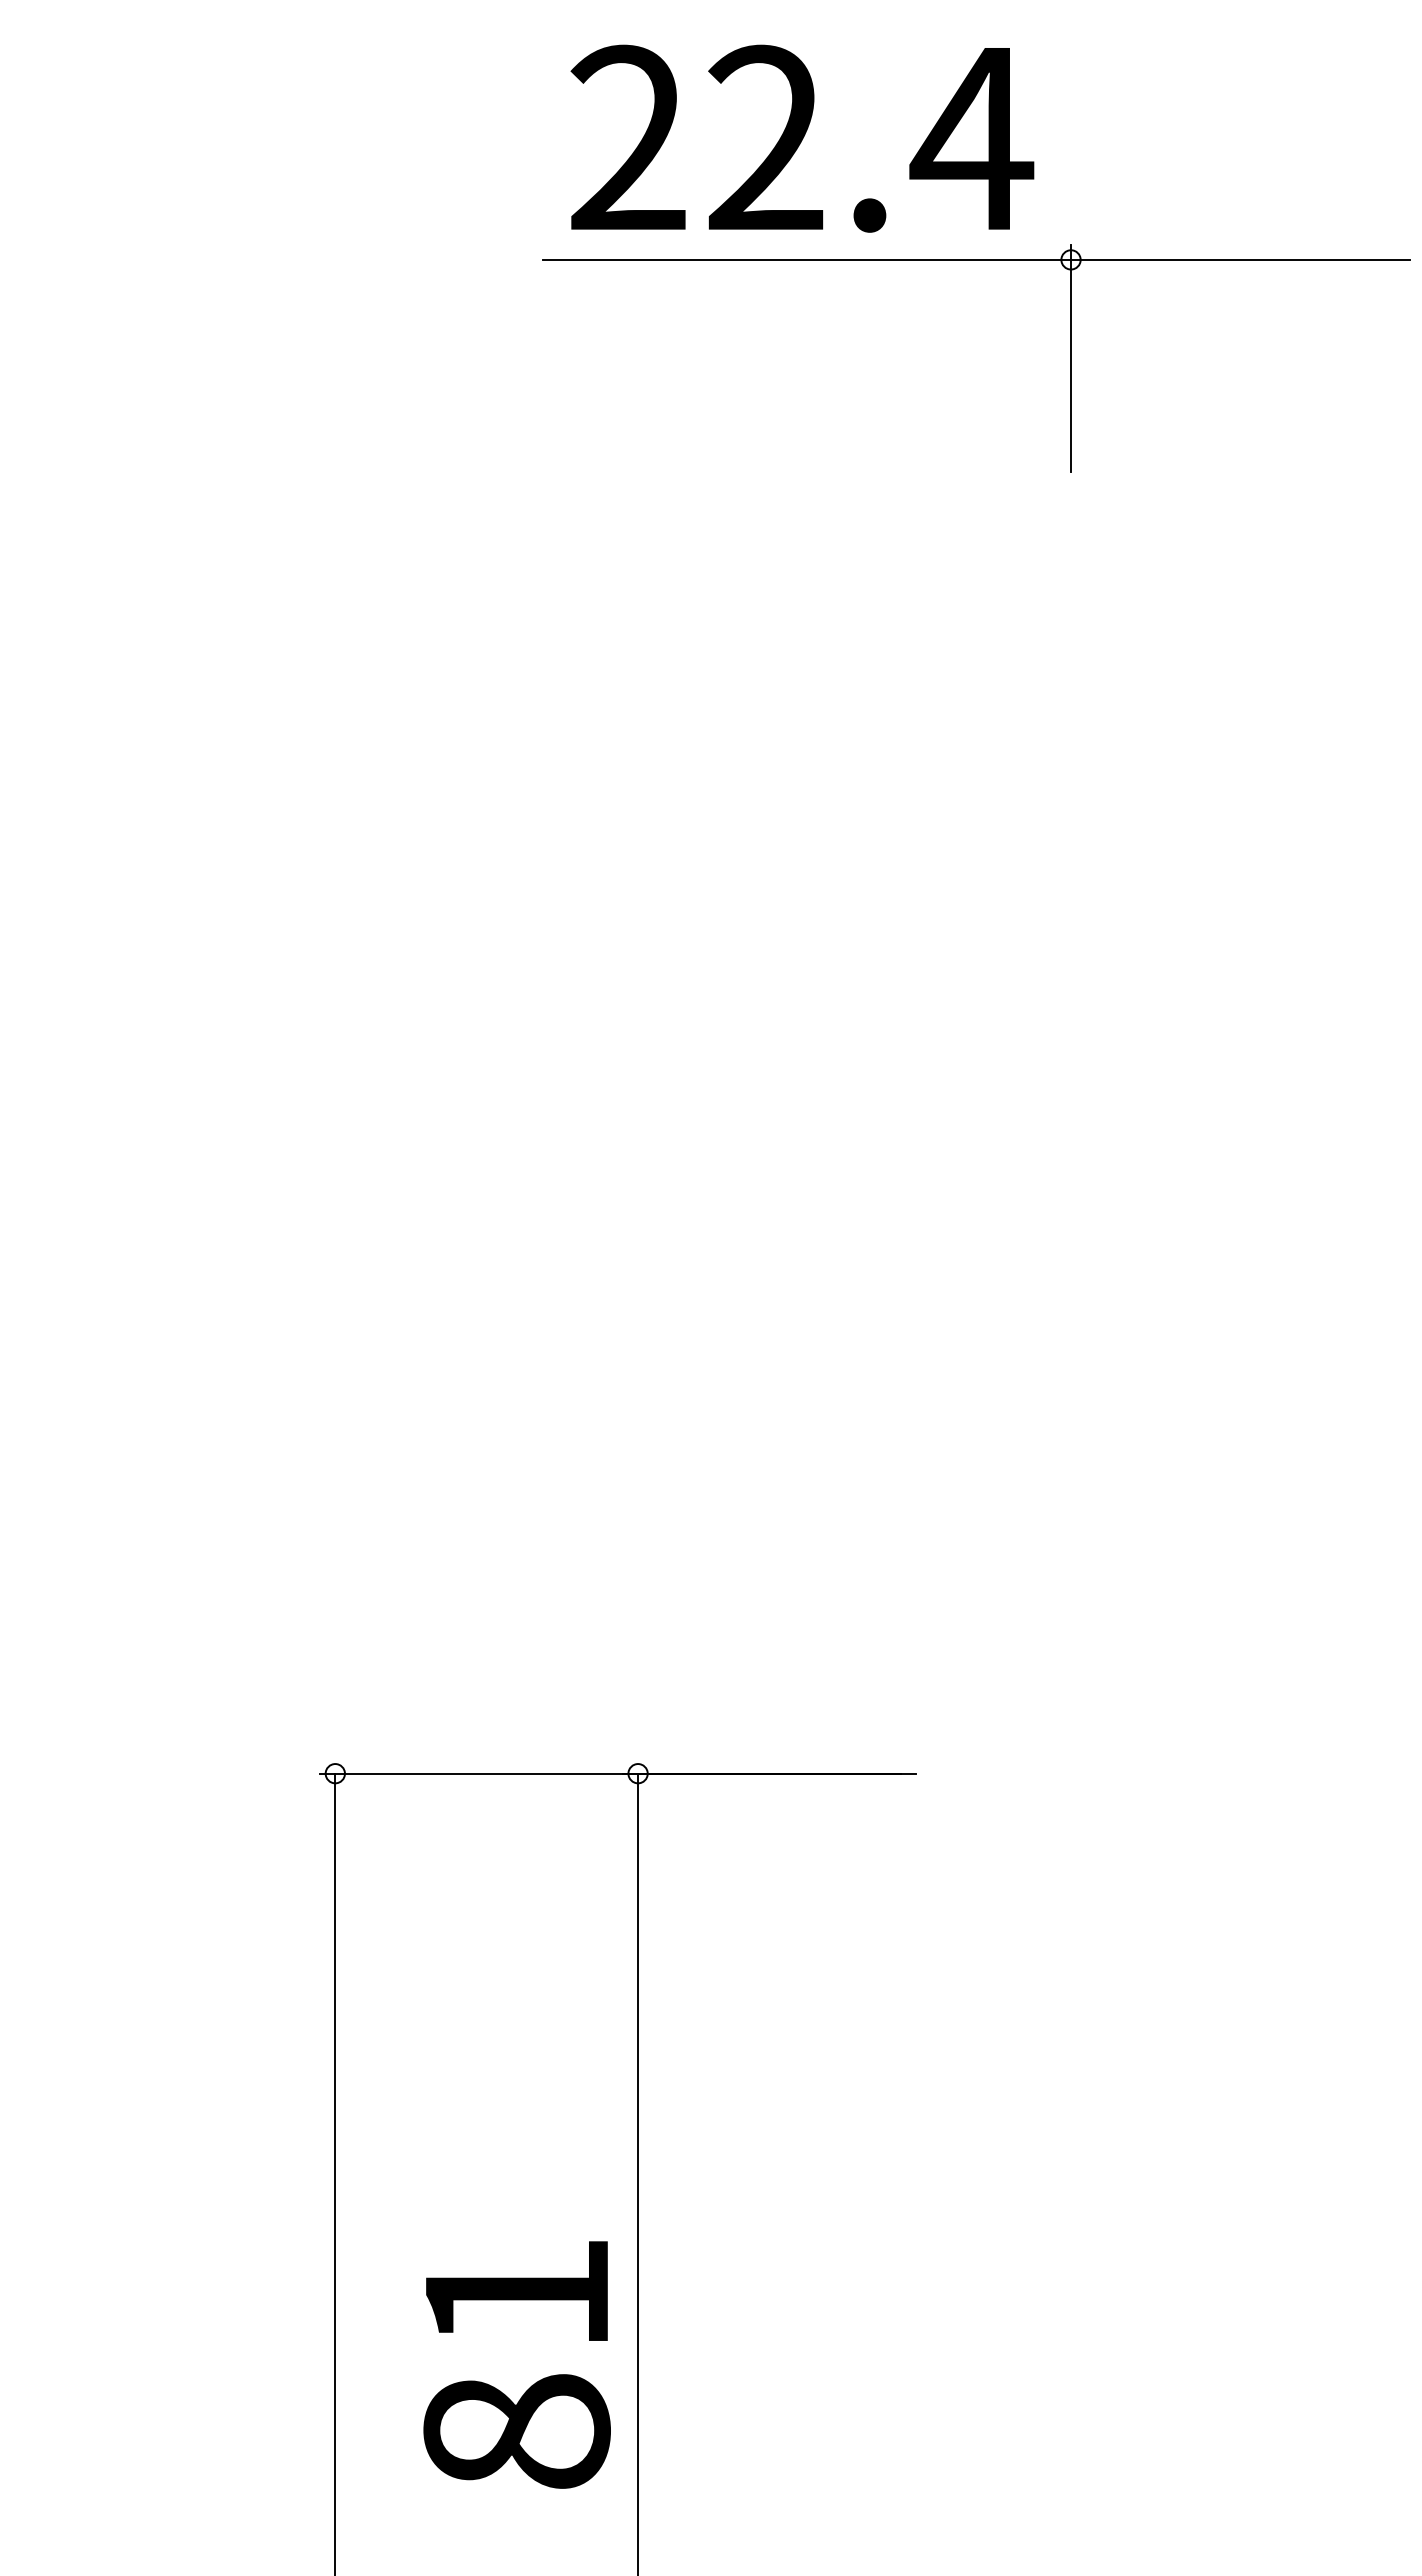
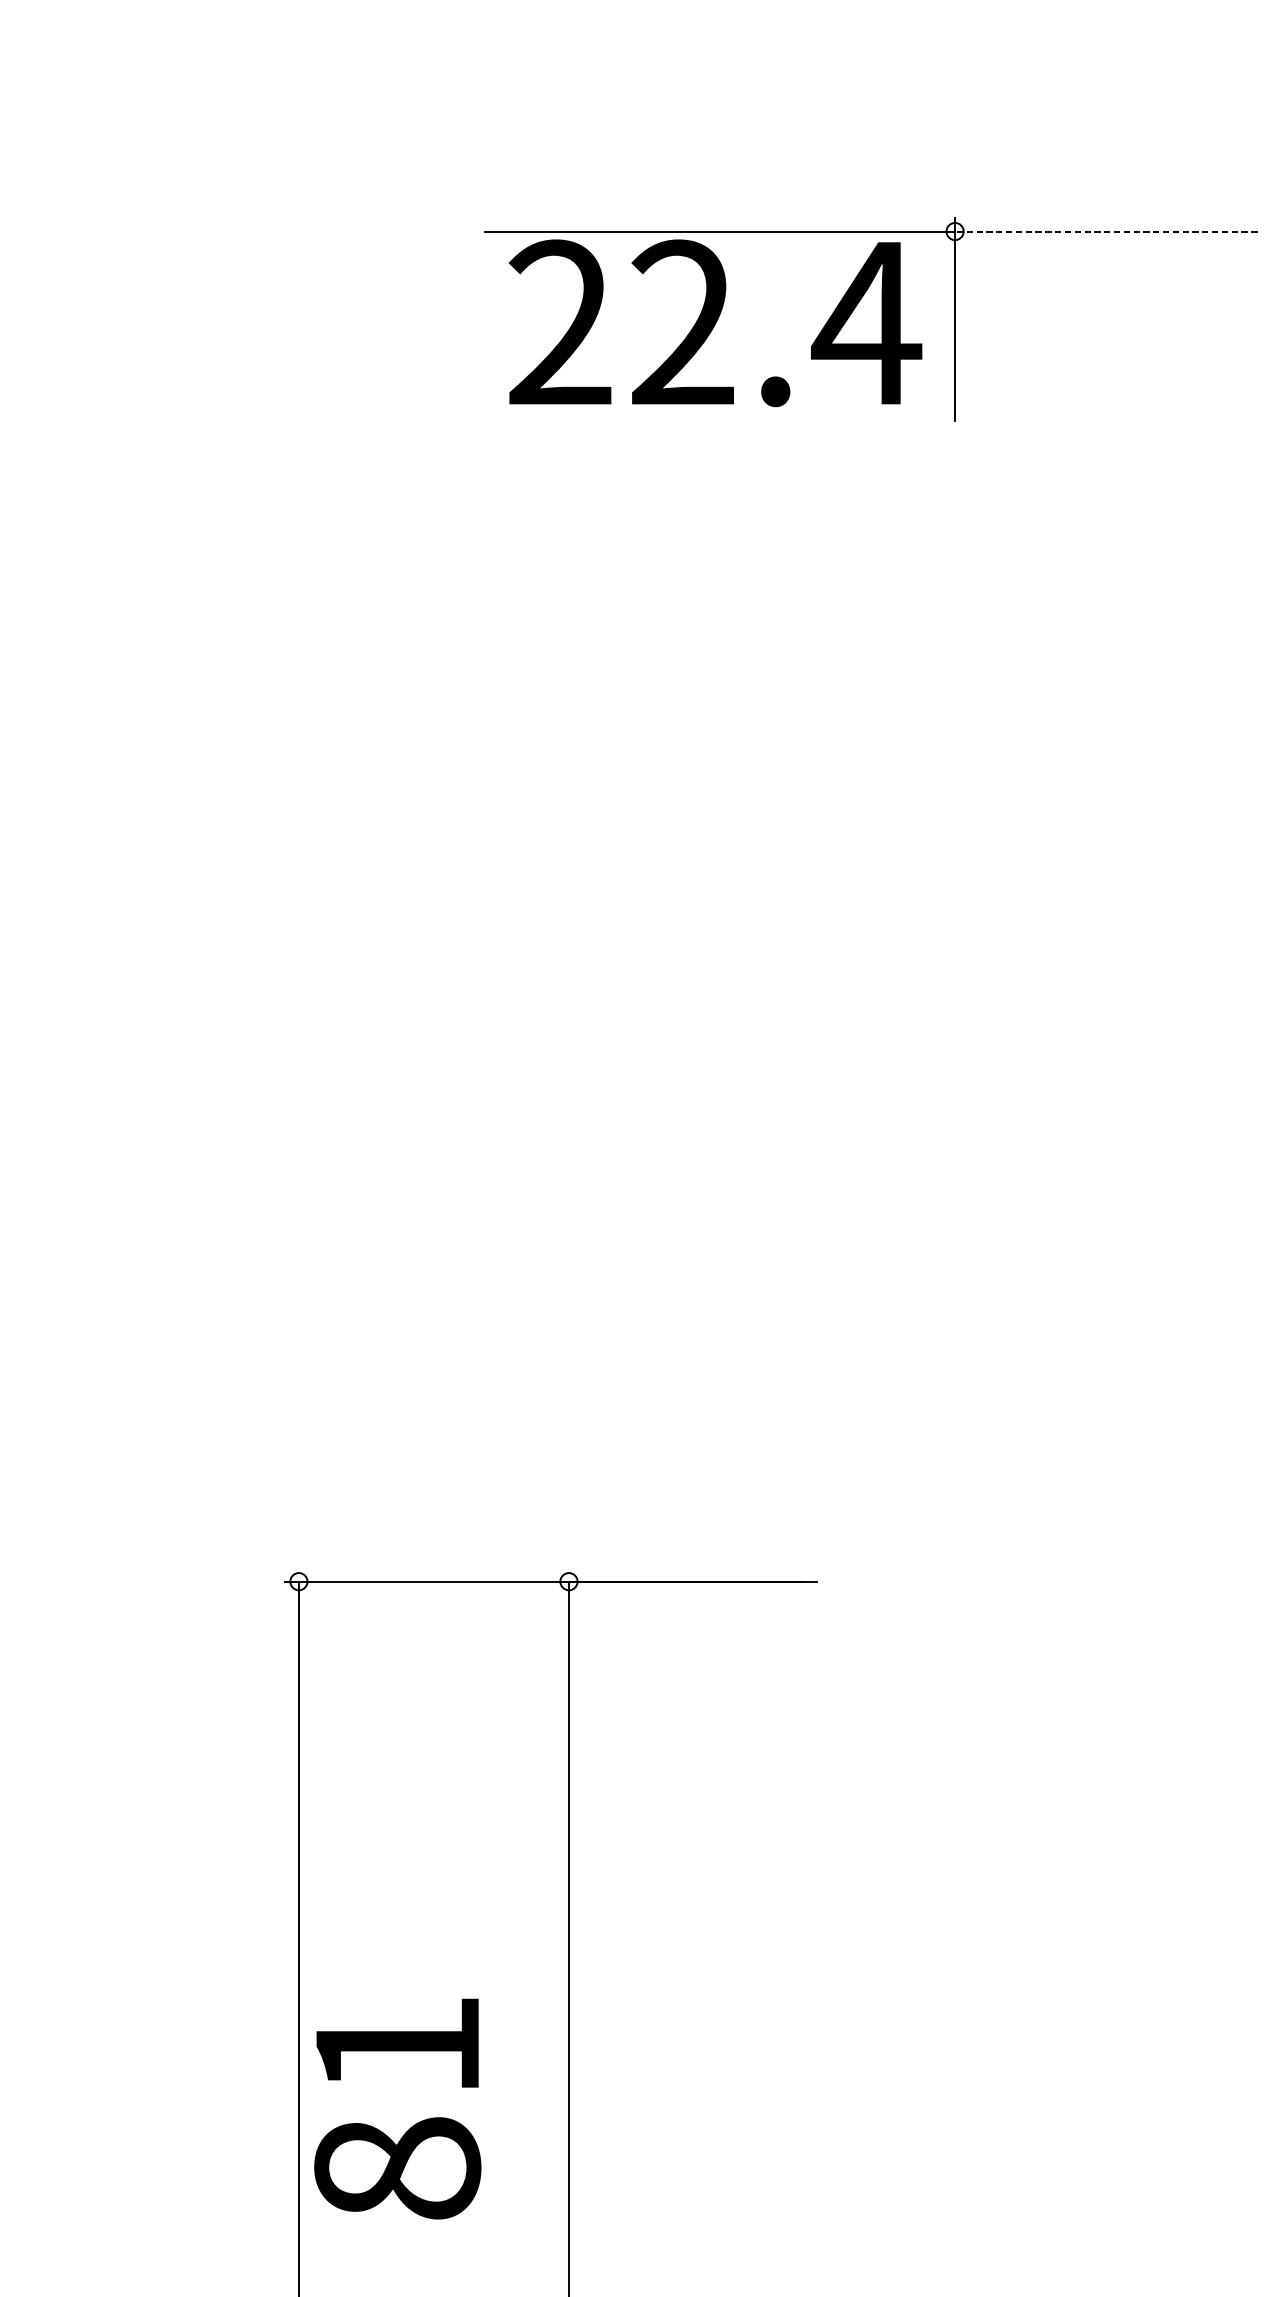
text: (802, 138) -> (715, 323), moved
line: (1240, 259) -> (1106, 231), solid -> dashed
text: (516, 2364) -> (397, 2108), moved

